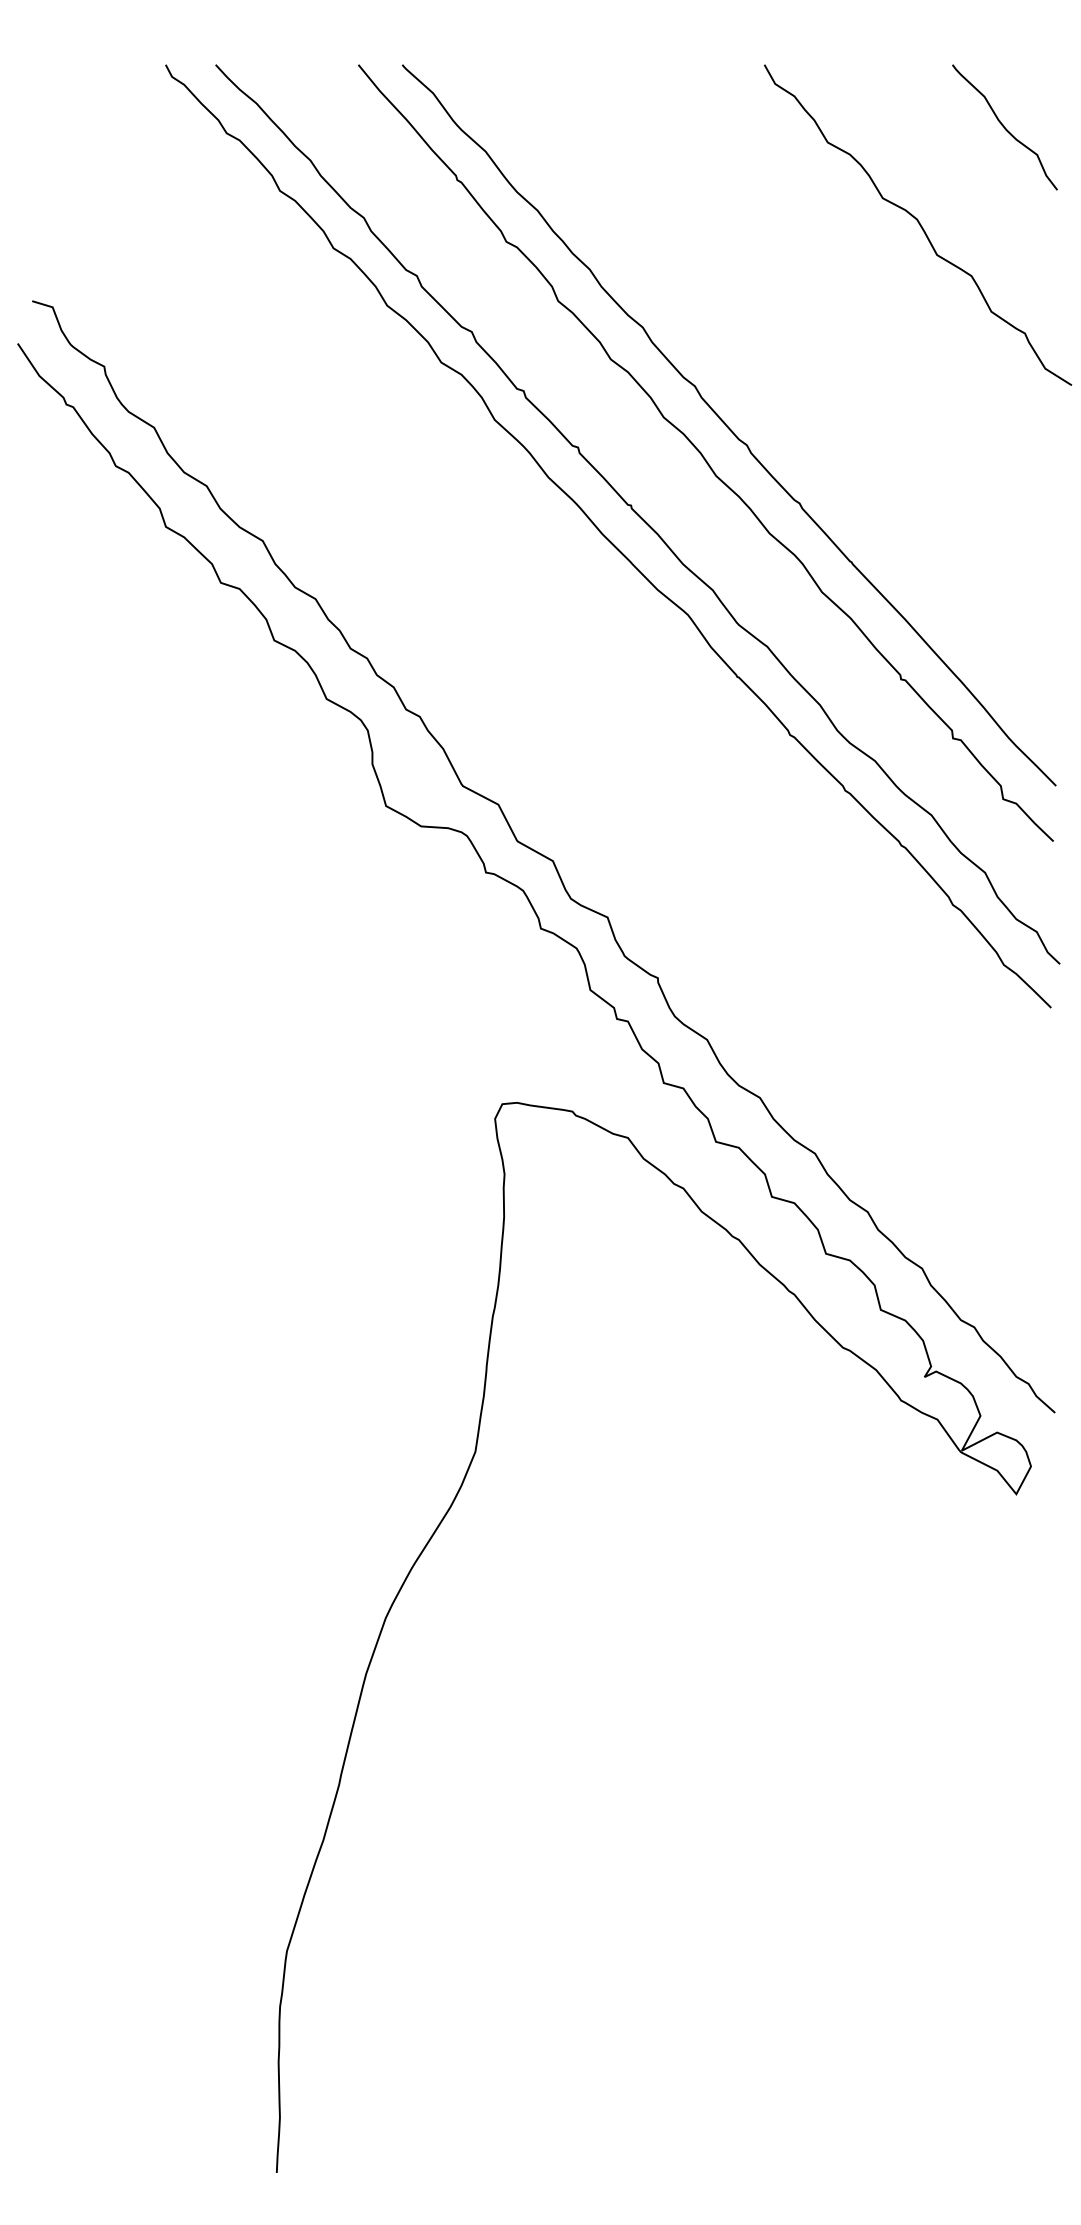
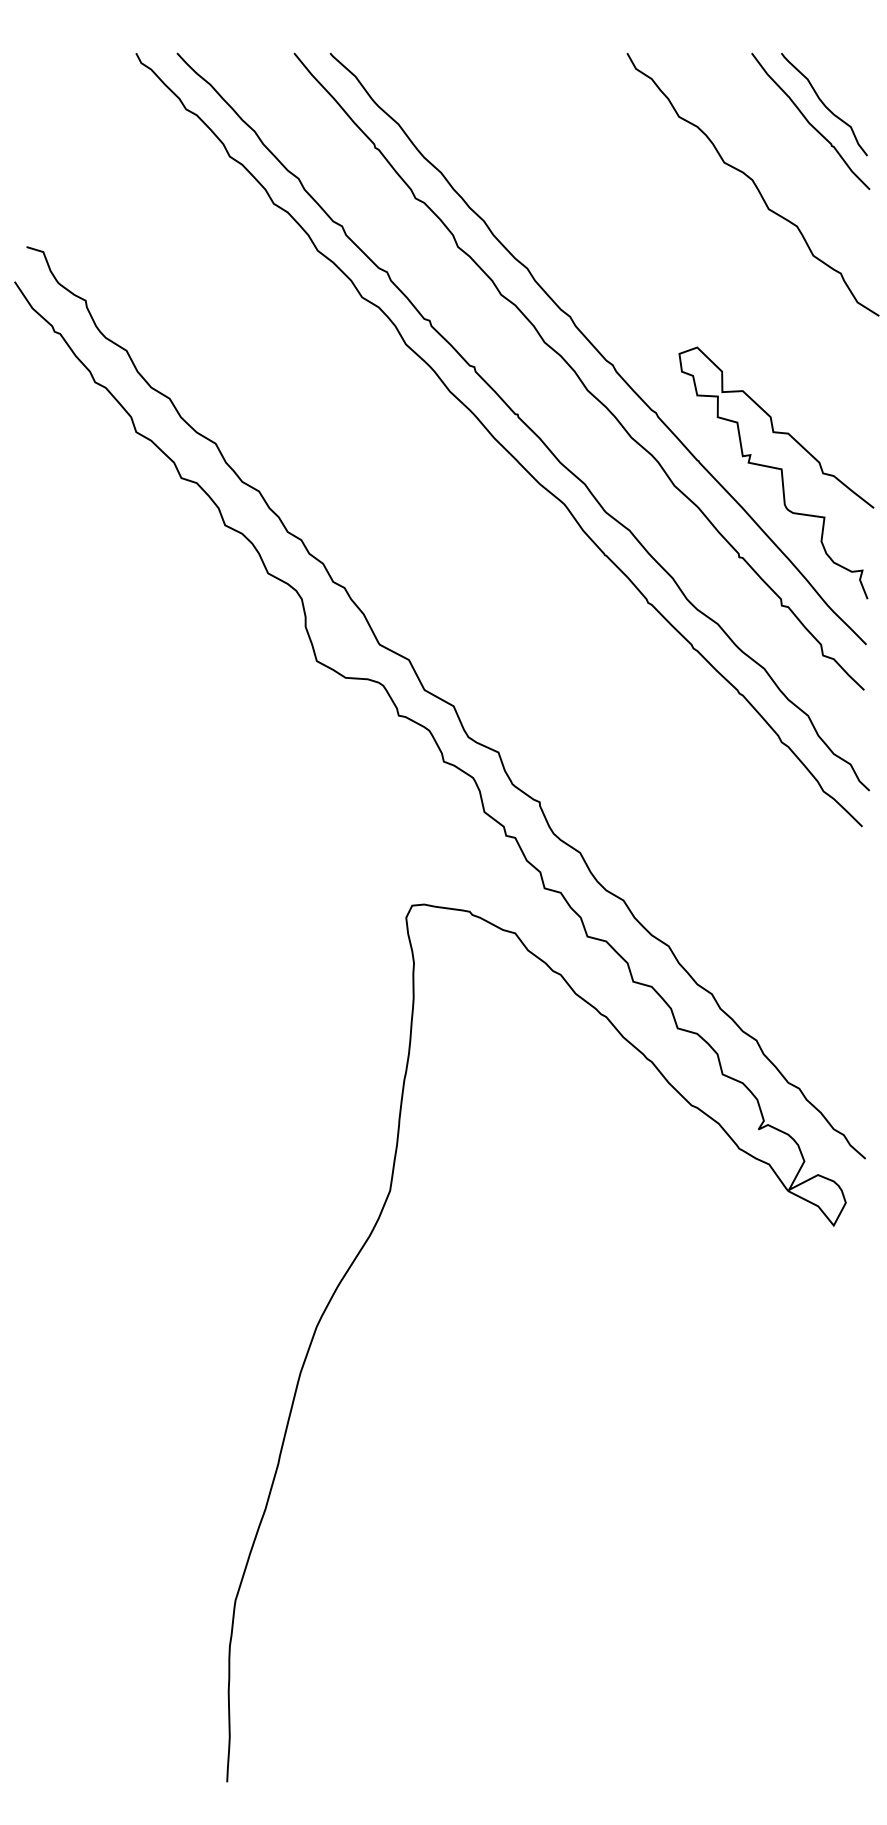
curve: (986, 148) -> (809, 121), added
curve: (946, 572) -> (776, 469), added

